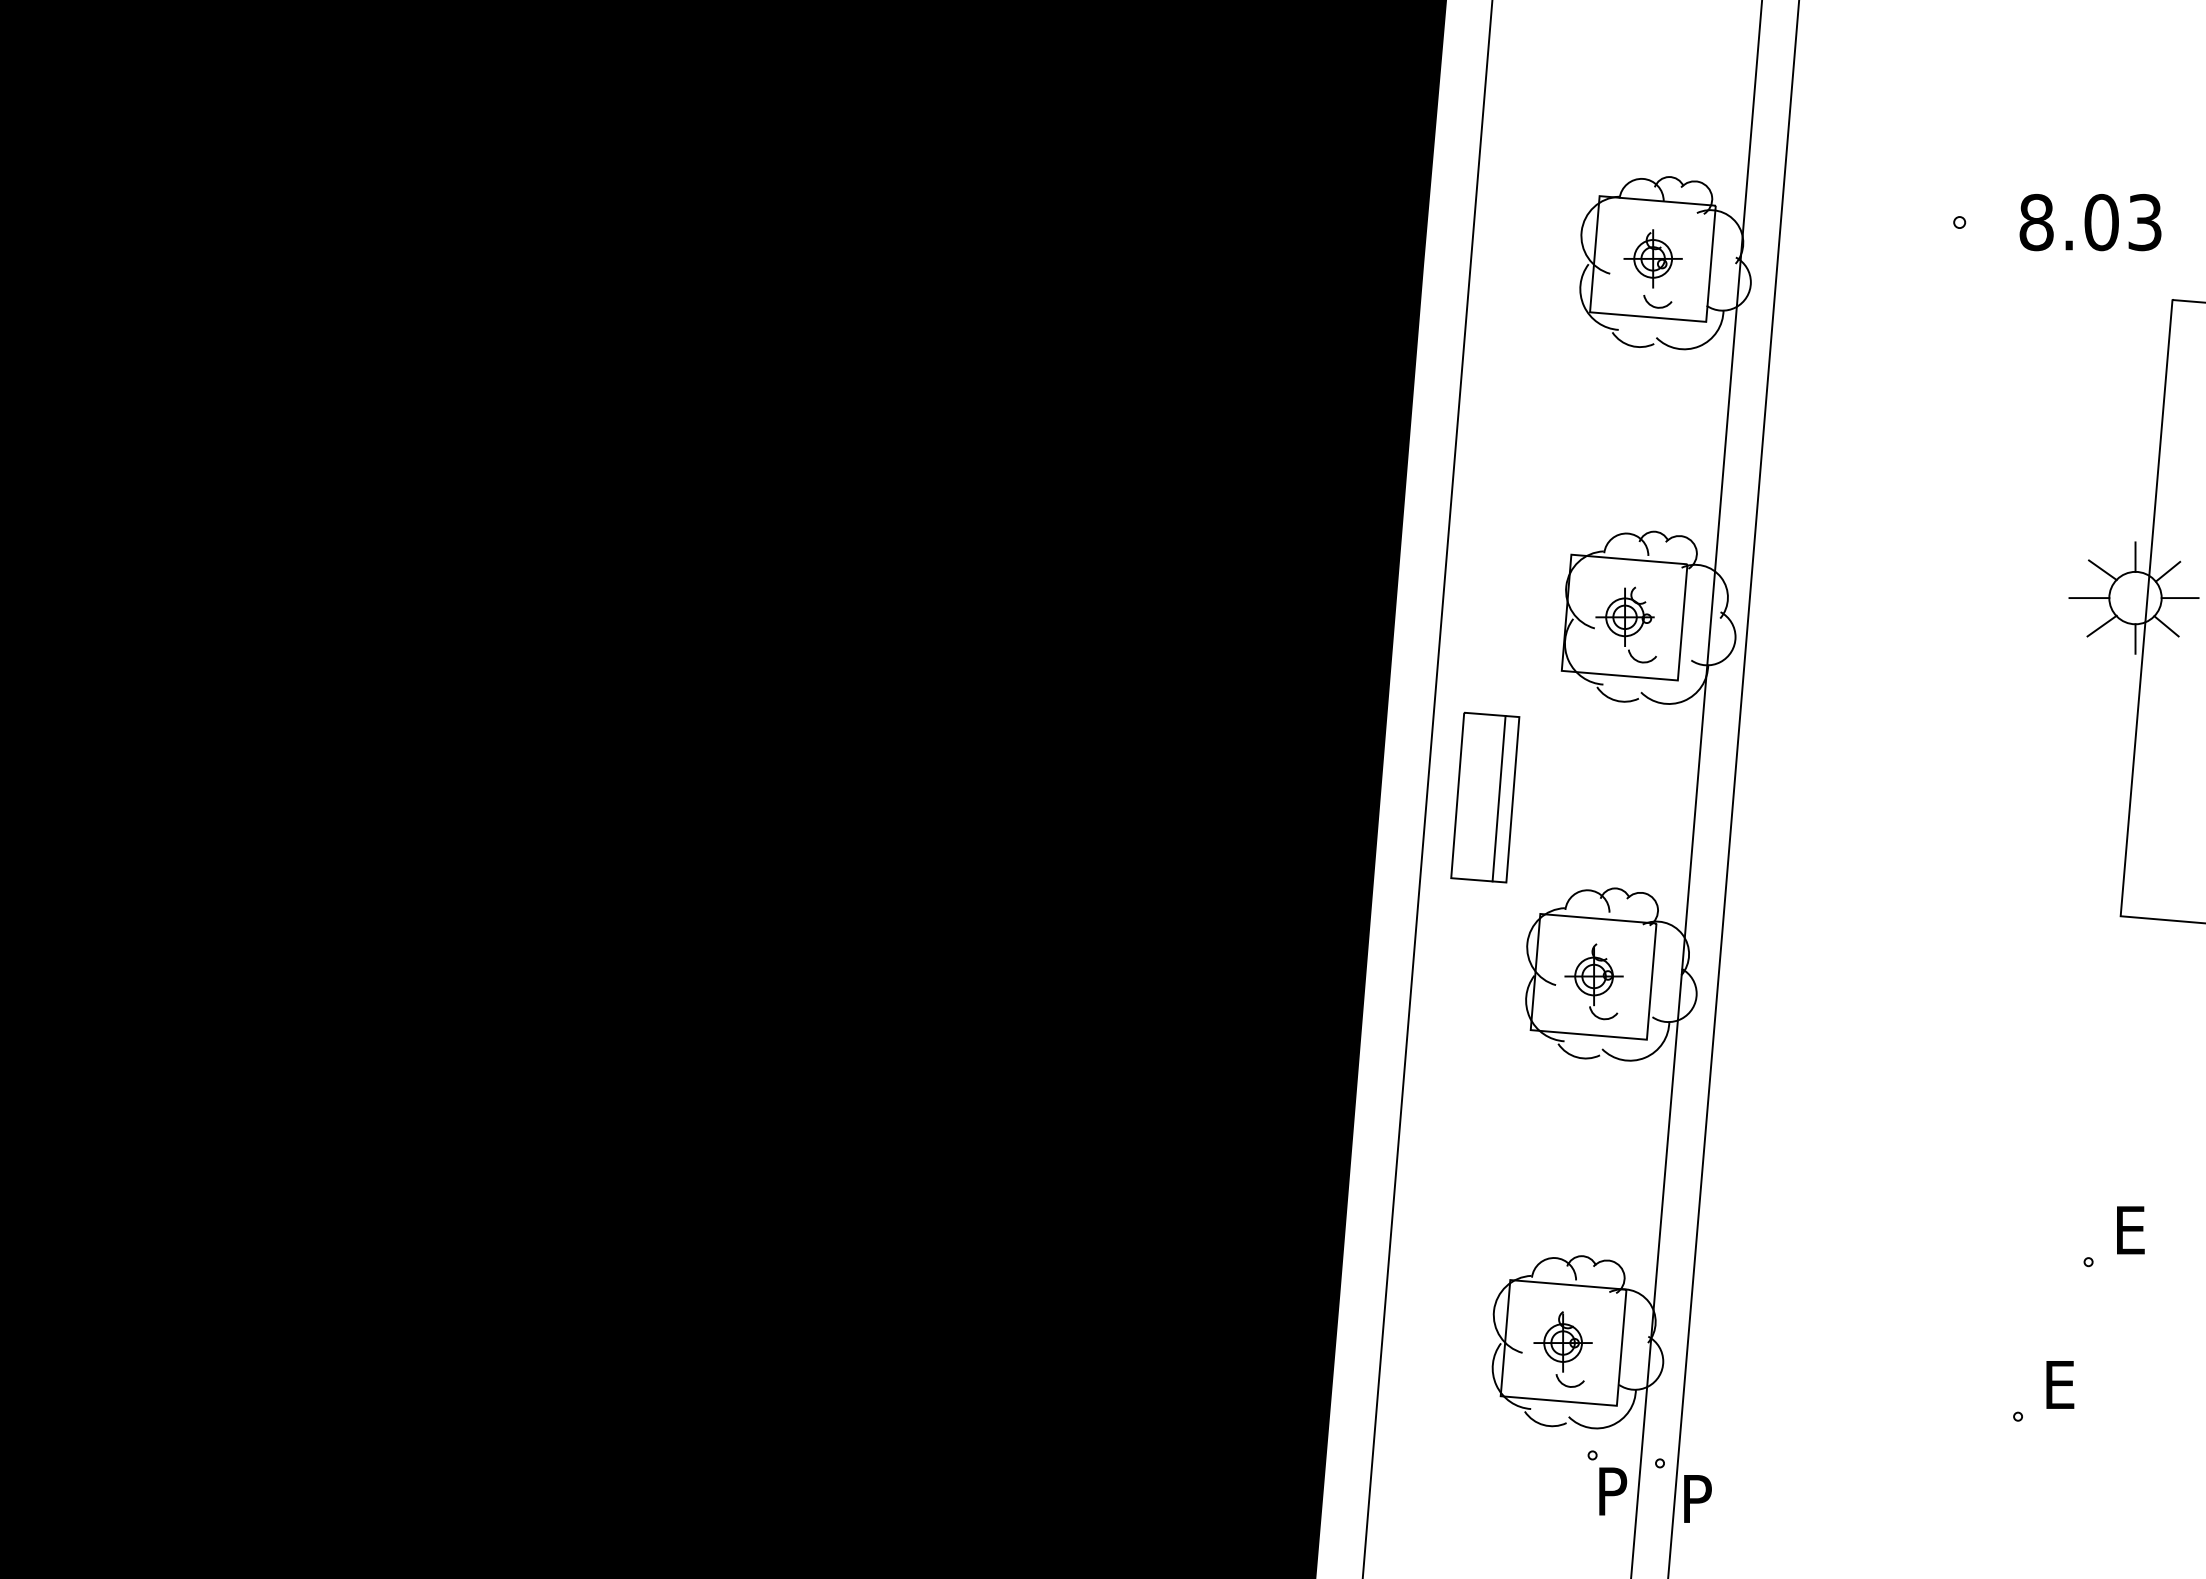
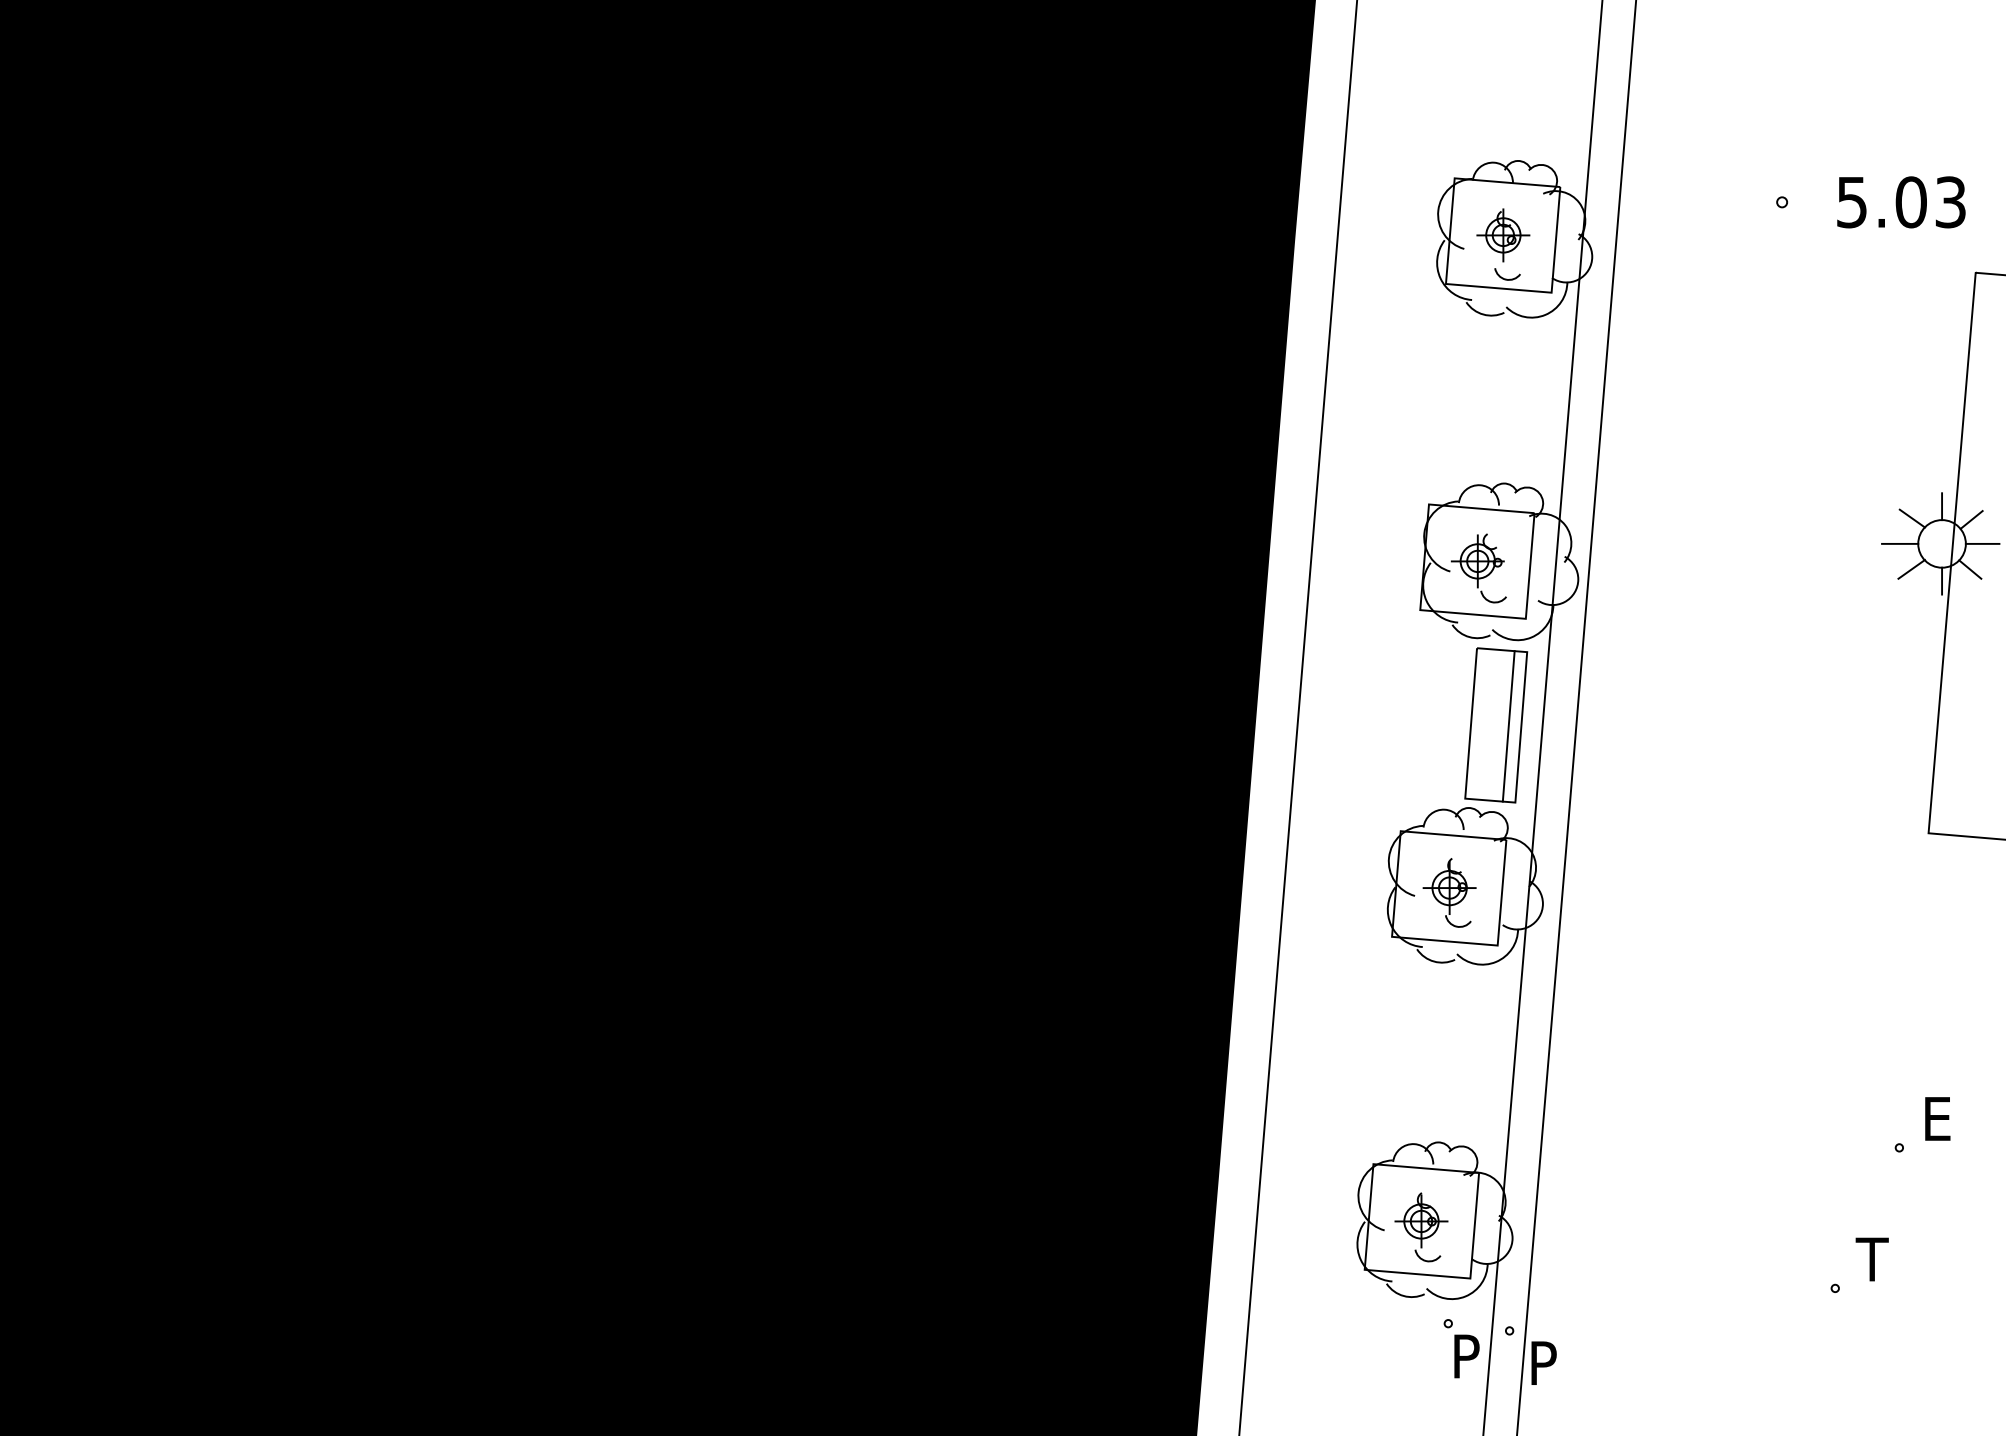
text: (2036, 222) -> (1852, 202), 8.03 -> 5.03
part: (1485, 797) -> (1496, 725), moved
text: (2058, 1384) -> (1872, 1259), E -> T

